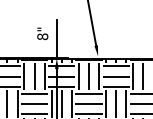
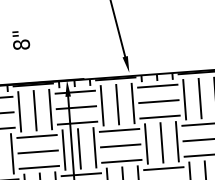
text: (42, 33) -> (20, 39), moved
line: (56, 39) -> (64, 51), removed

